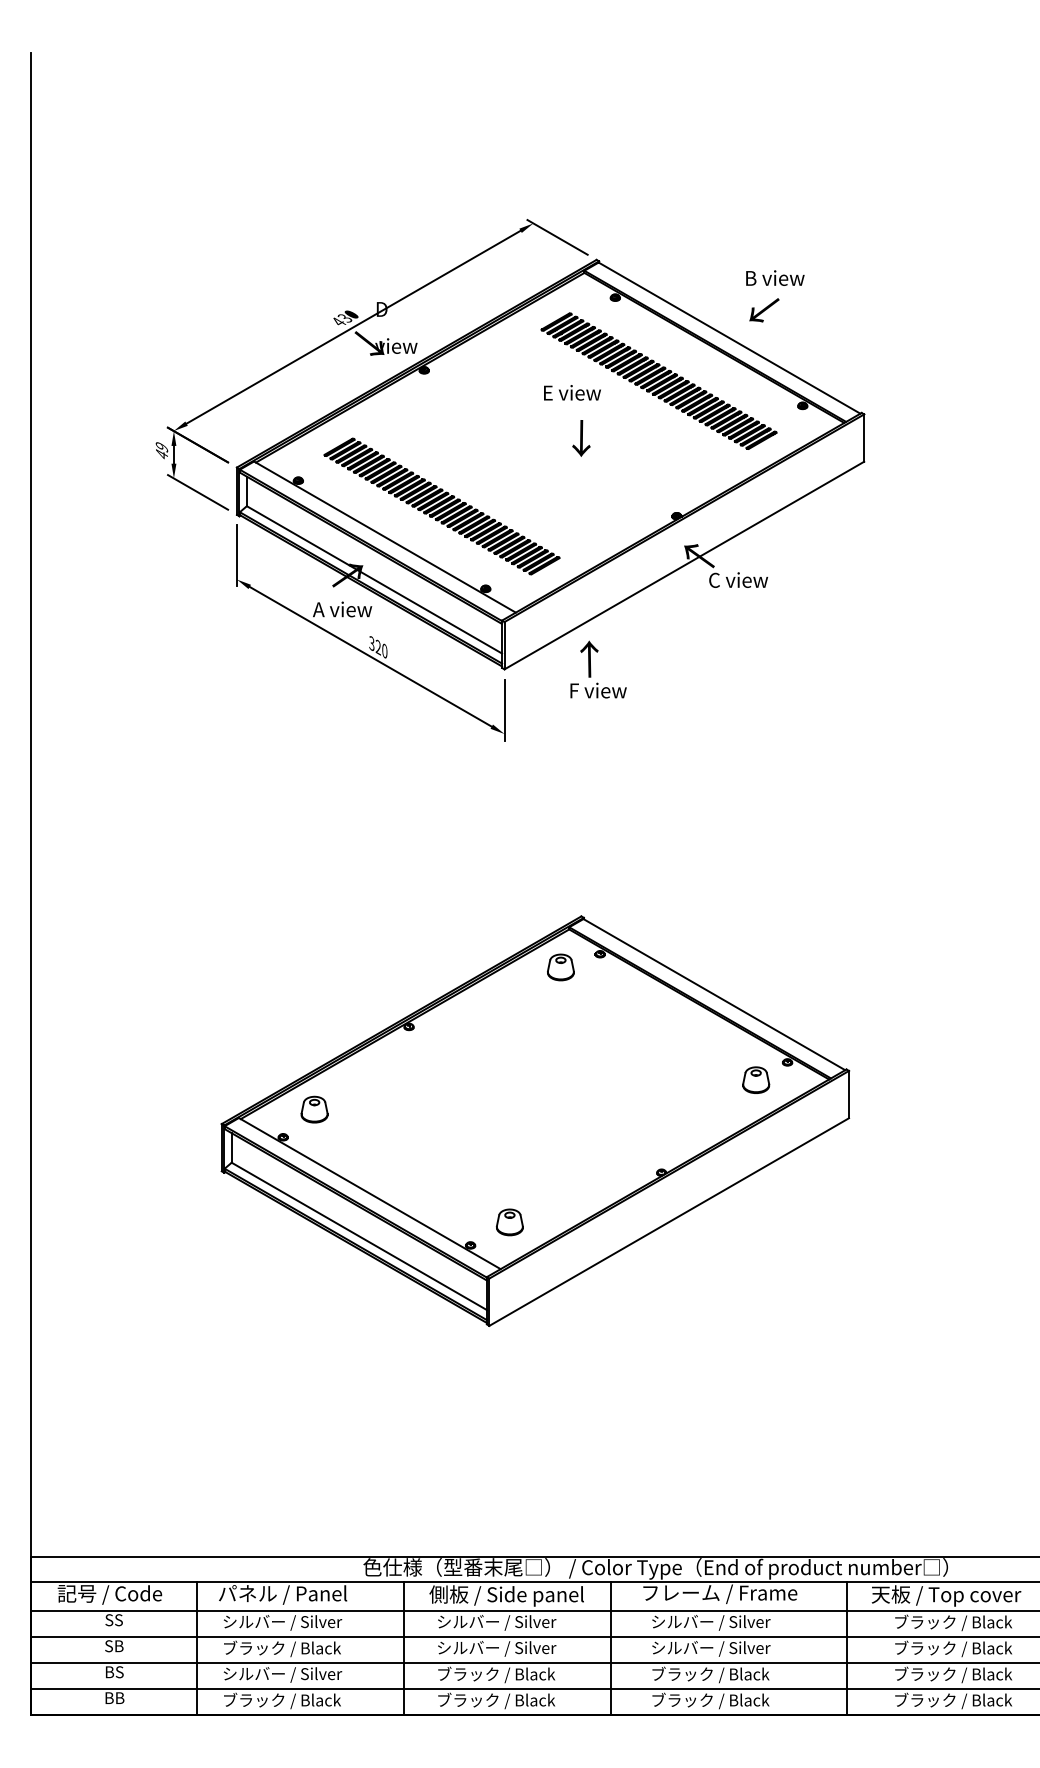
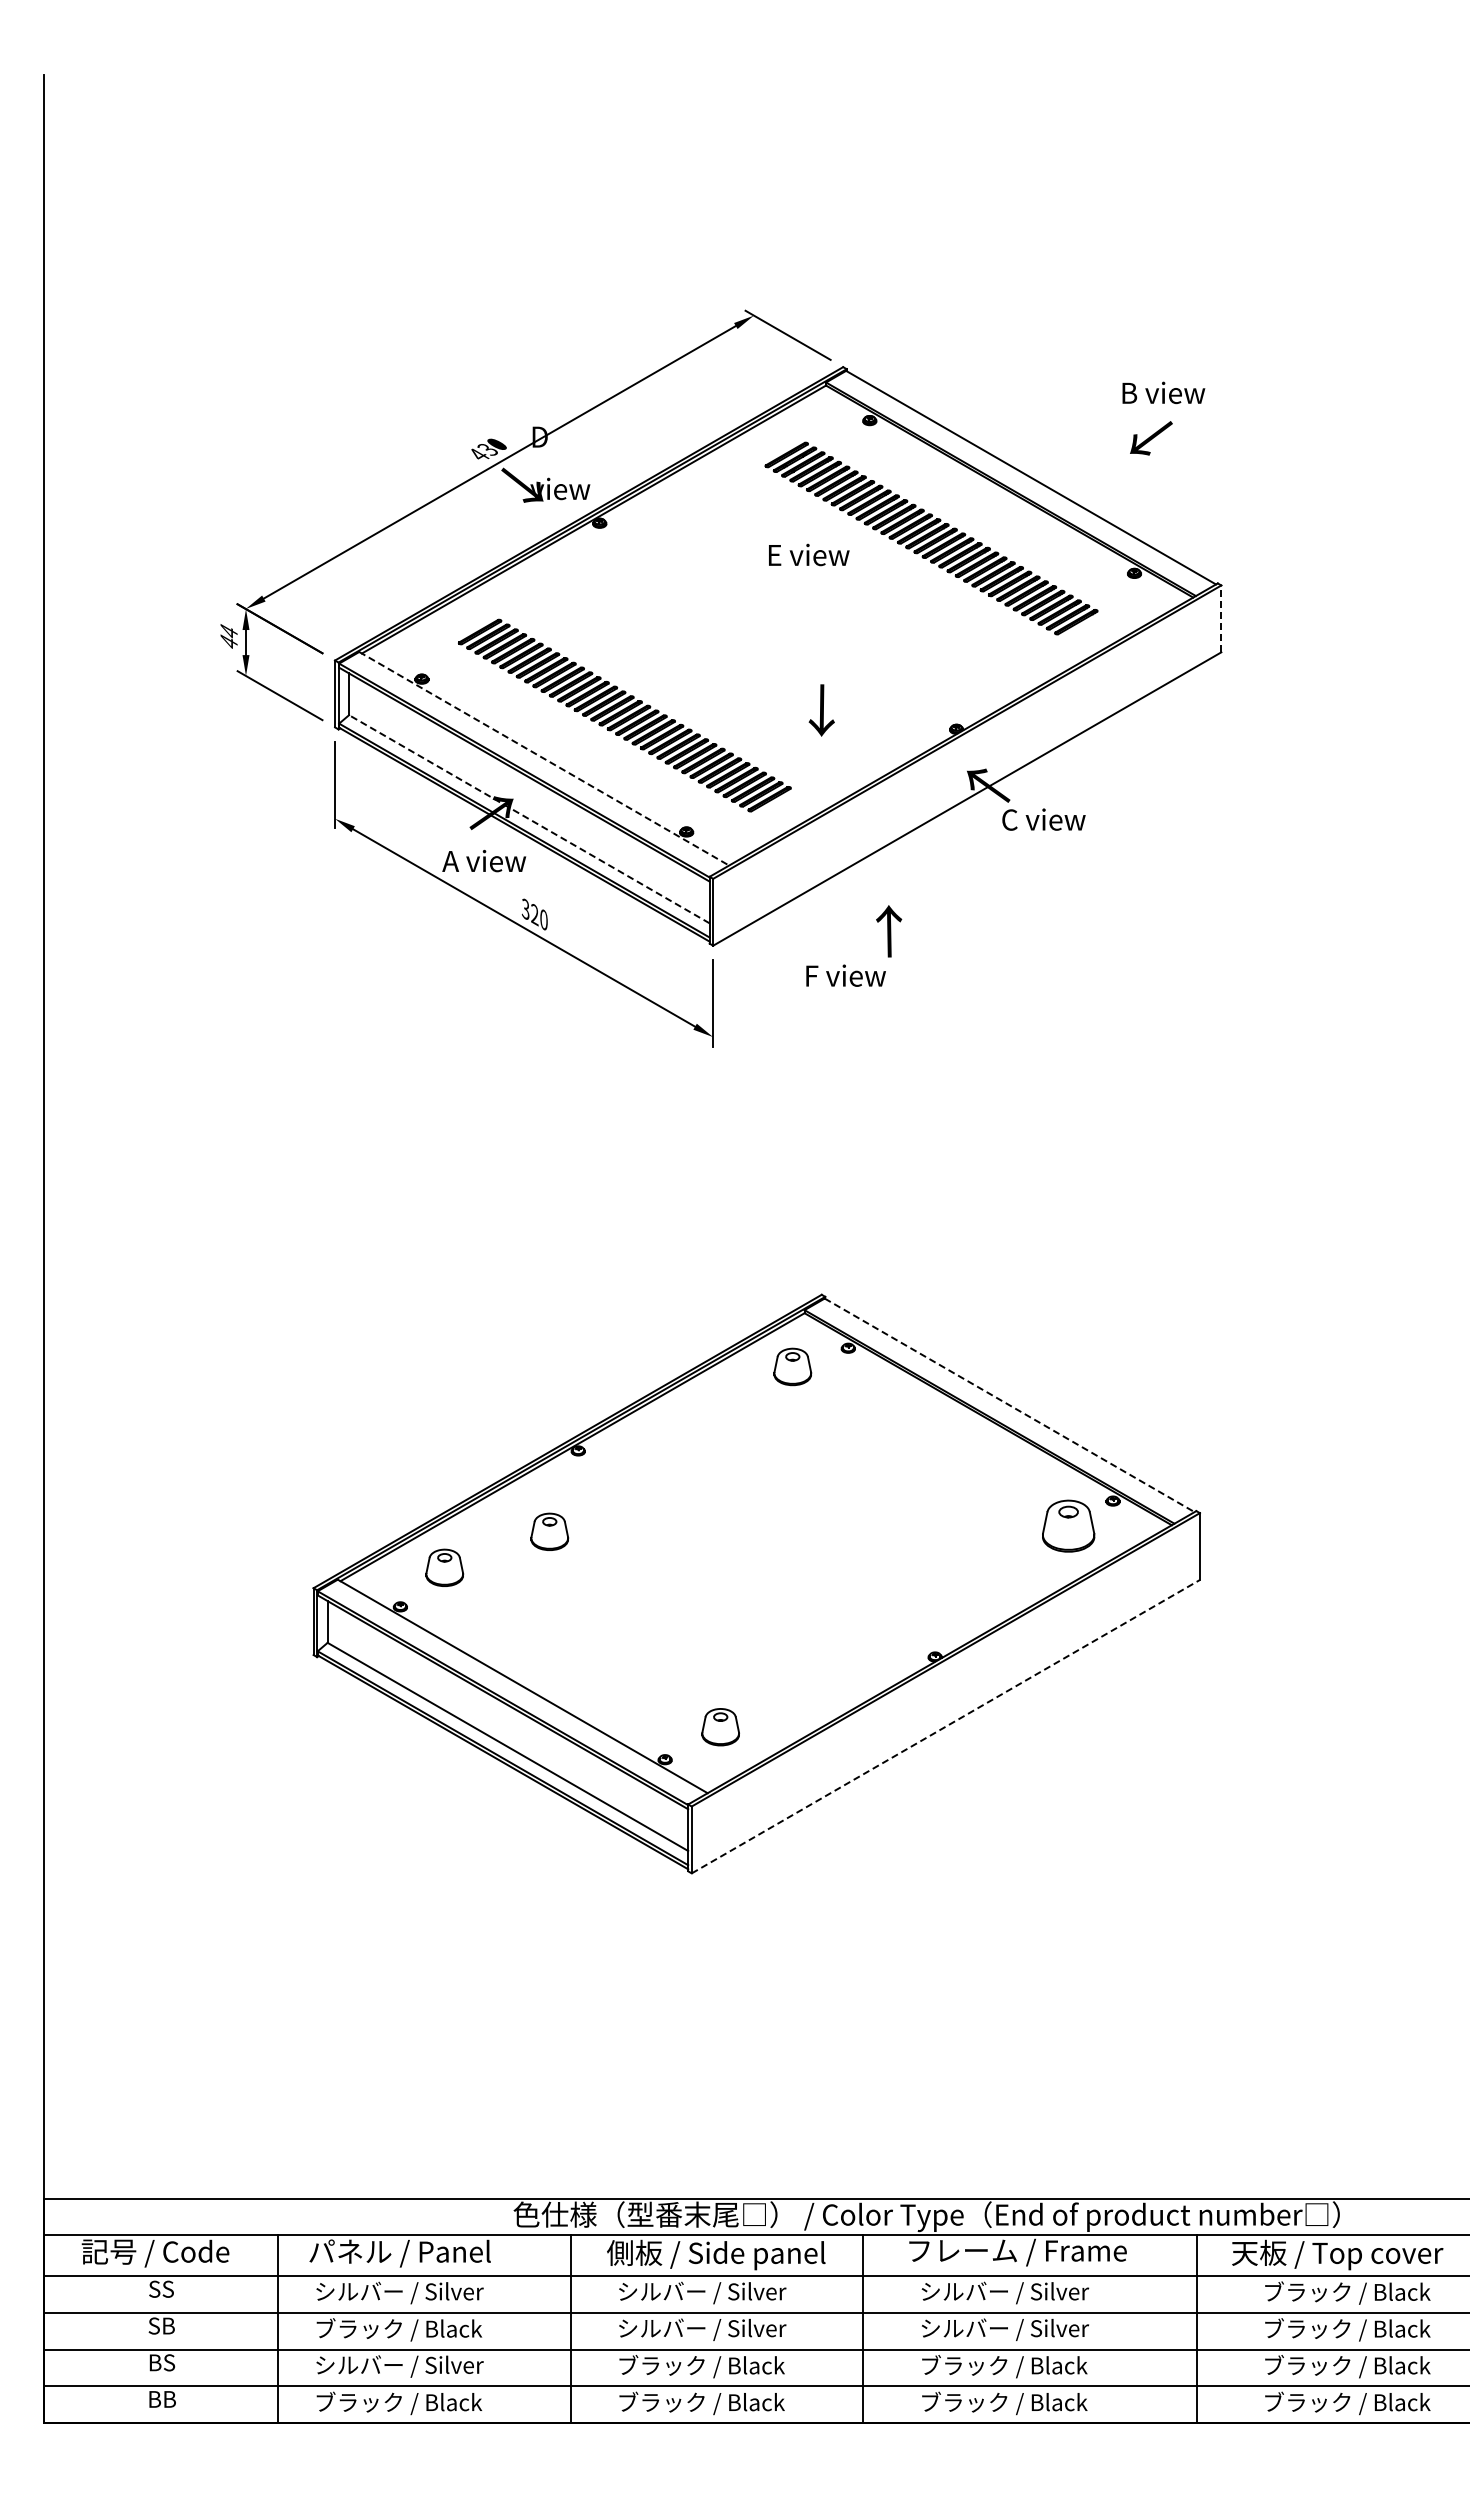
text: (775, 277) -> (1163, 392), moved
text: (764, 310) -> (1151, 438), moved
line: (864, 437) -> (1221, 618), solid -> dashed
text: (581, 438) -> (821, 710), moved
text: (161, 446) -> (228, 631), 49 -> 44
line: (385, 536) -> (544, 758), solid -> dashed
line: (373, 580) -> (528, 819), solid -> dashed
text: (589, 659) -> (889, 931), moved
line: (714, 994) -> (1009, 1405), solid -> dashed
part: (756, 1080) -> (1068, 1526), size x1.4
part: (388, 1083) -> (549, 1531), added
line: (669, 1221) -> (946, 1726), solid -> dashed

